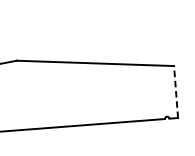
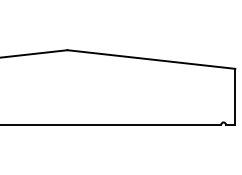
line: (176, 91) -> (235, 96), dashed -> solid

